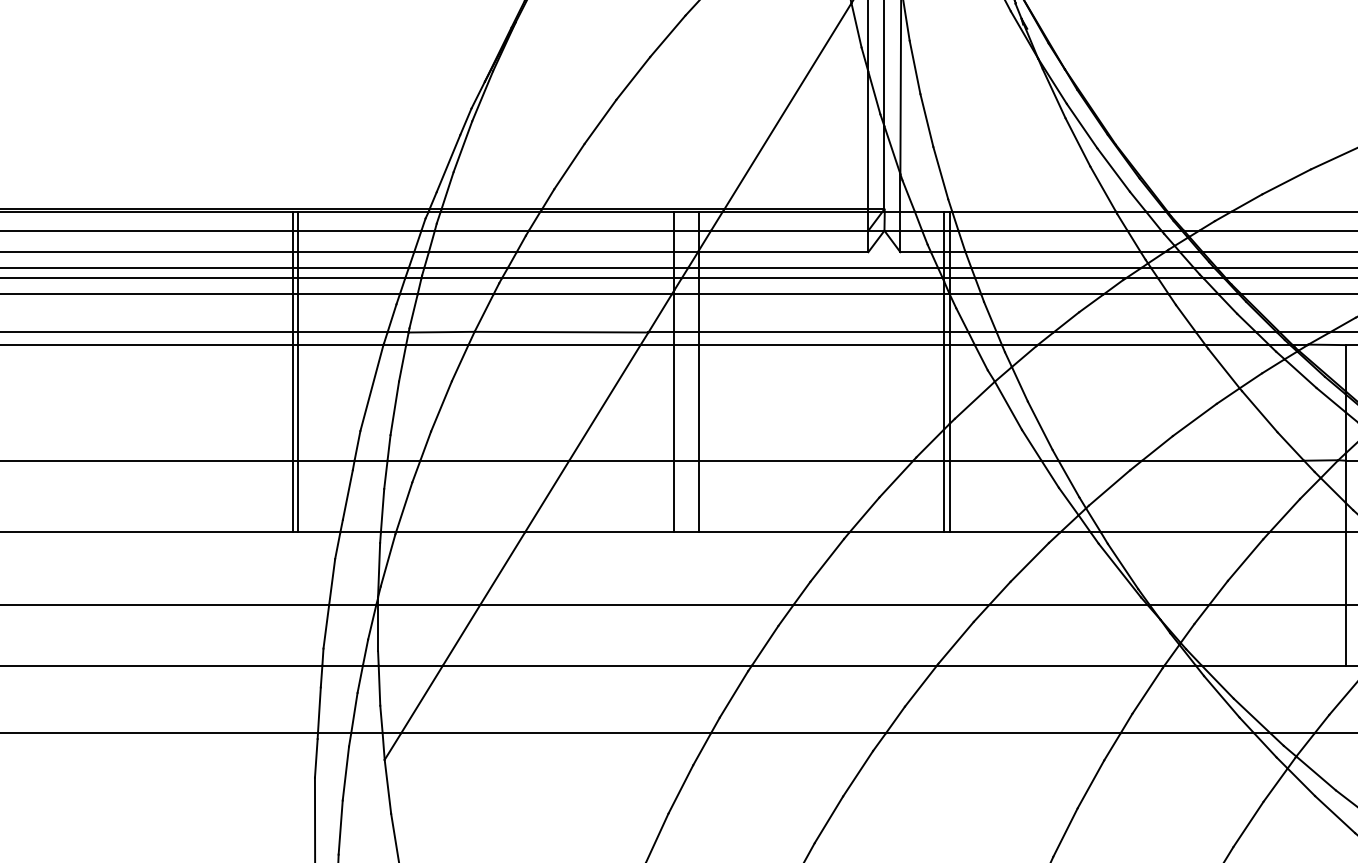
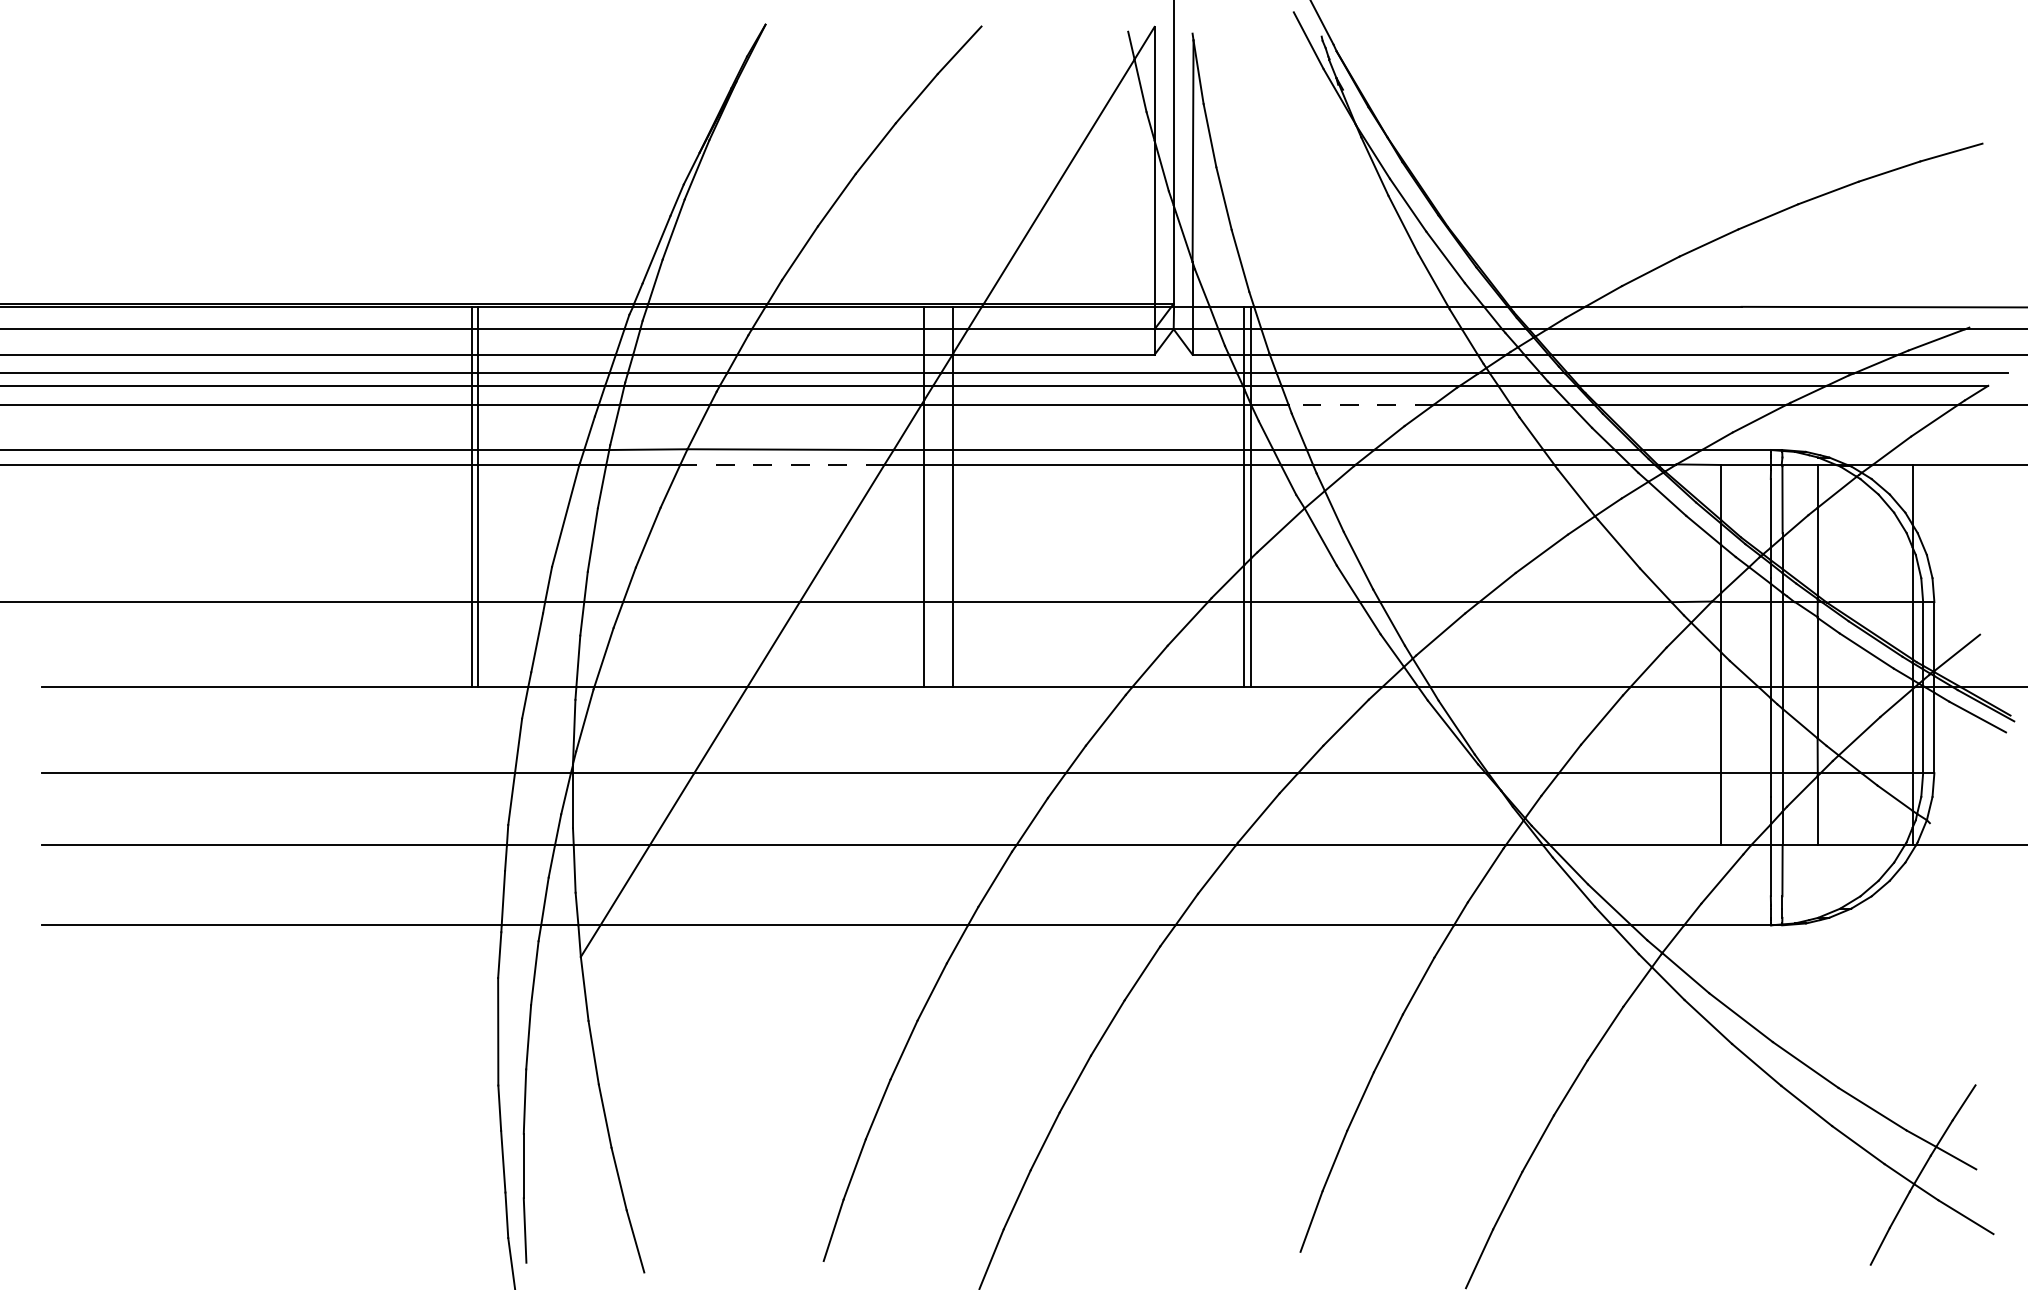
line: (1042, 294) -> (1361, 404), solid -> dashed
line: (553, 344) -> (781, 464), solid -> dashed

